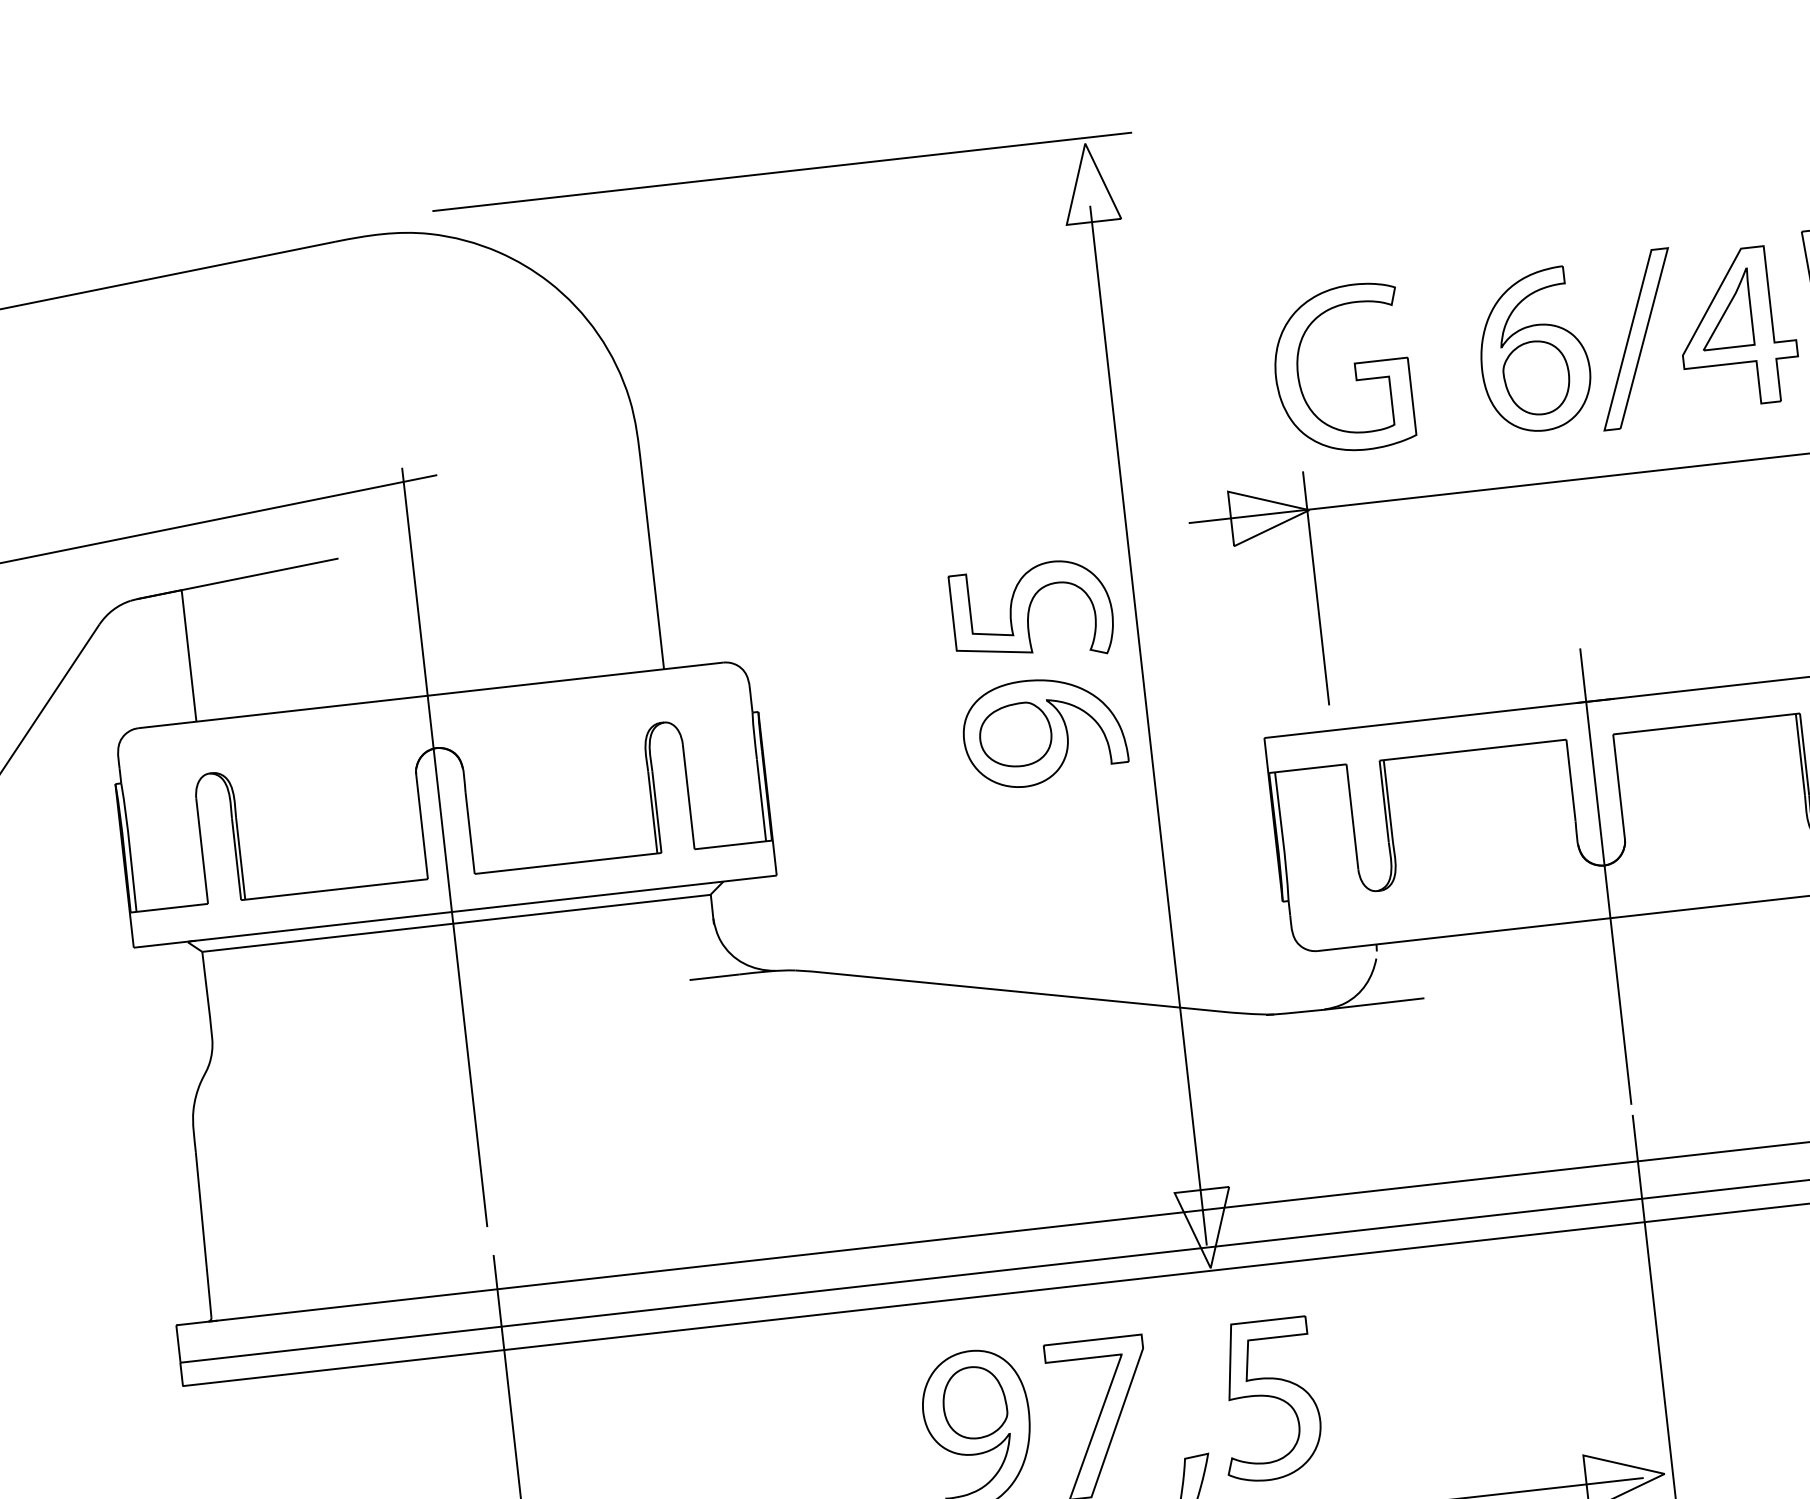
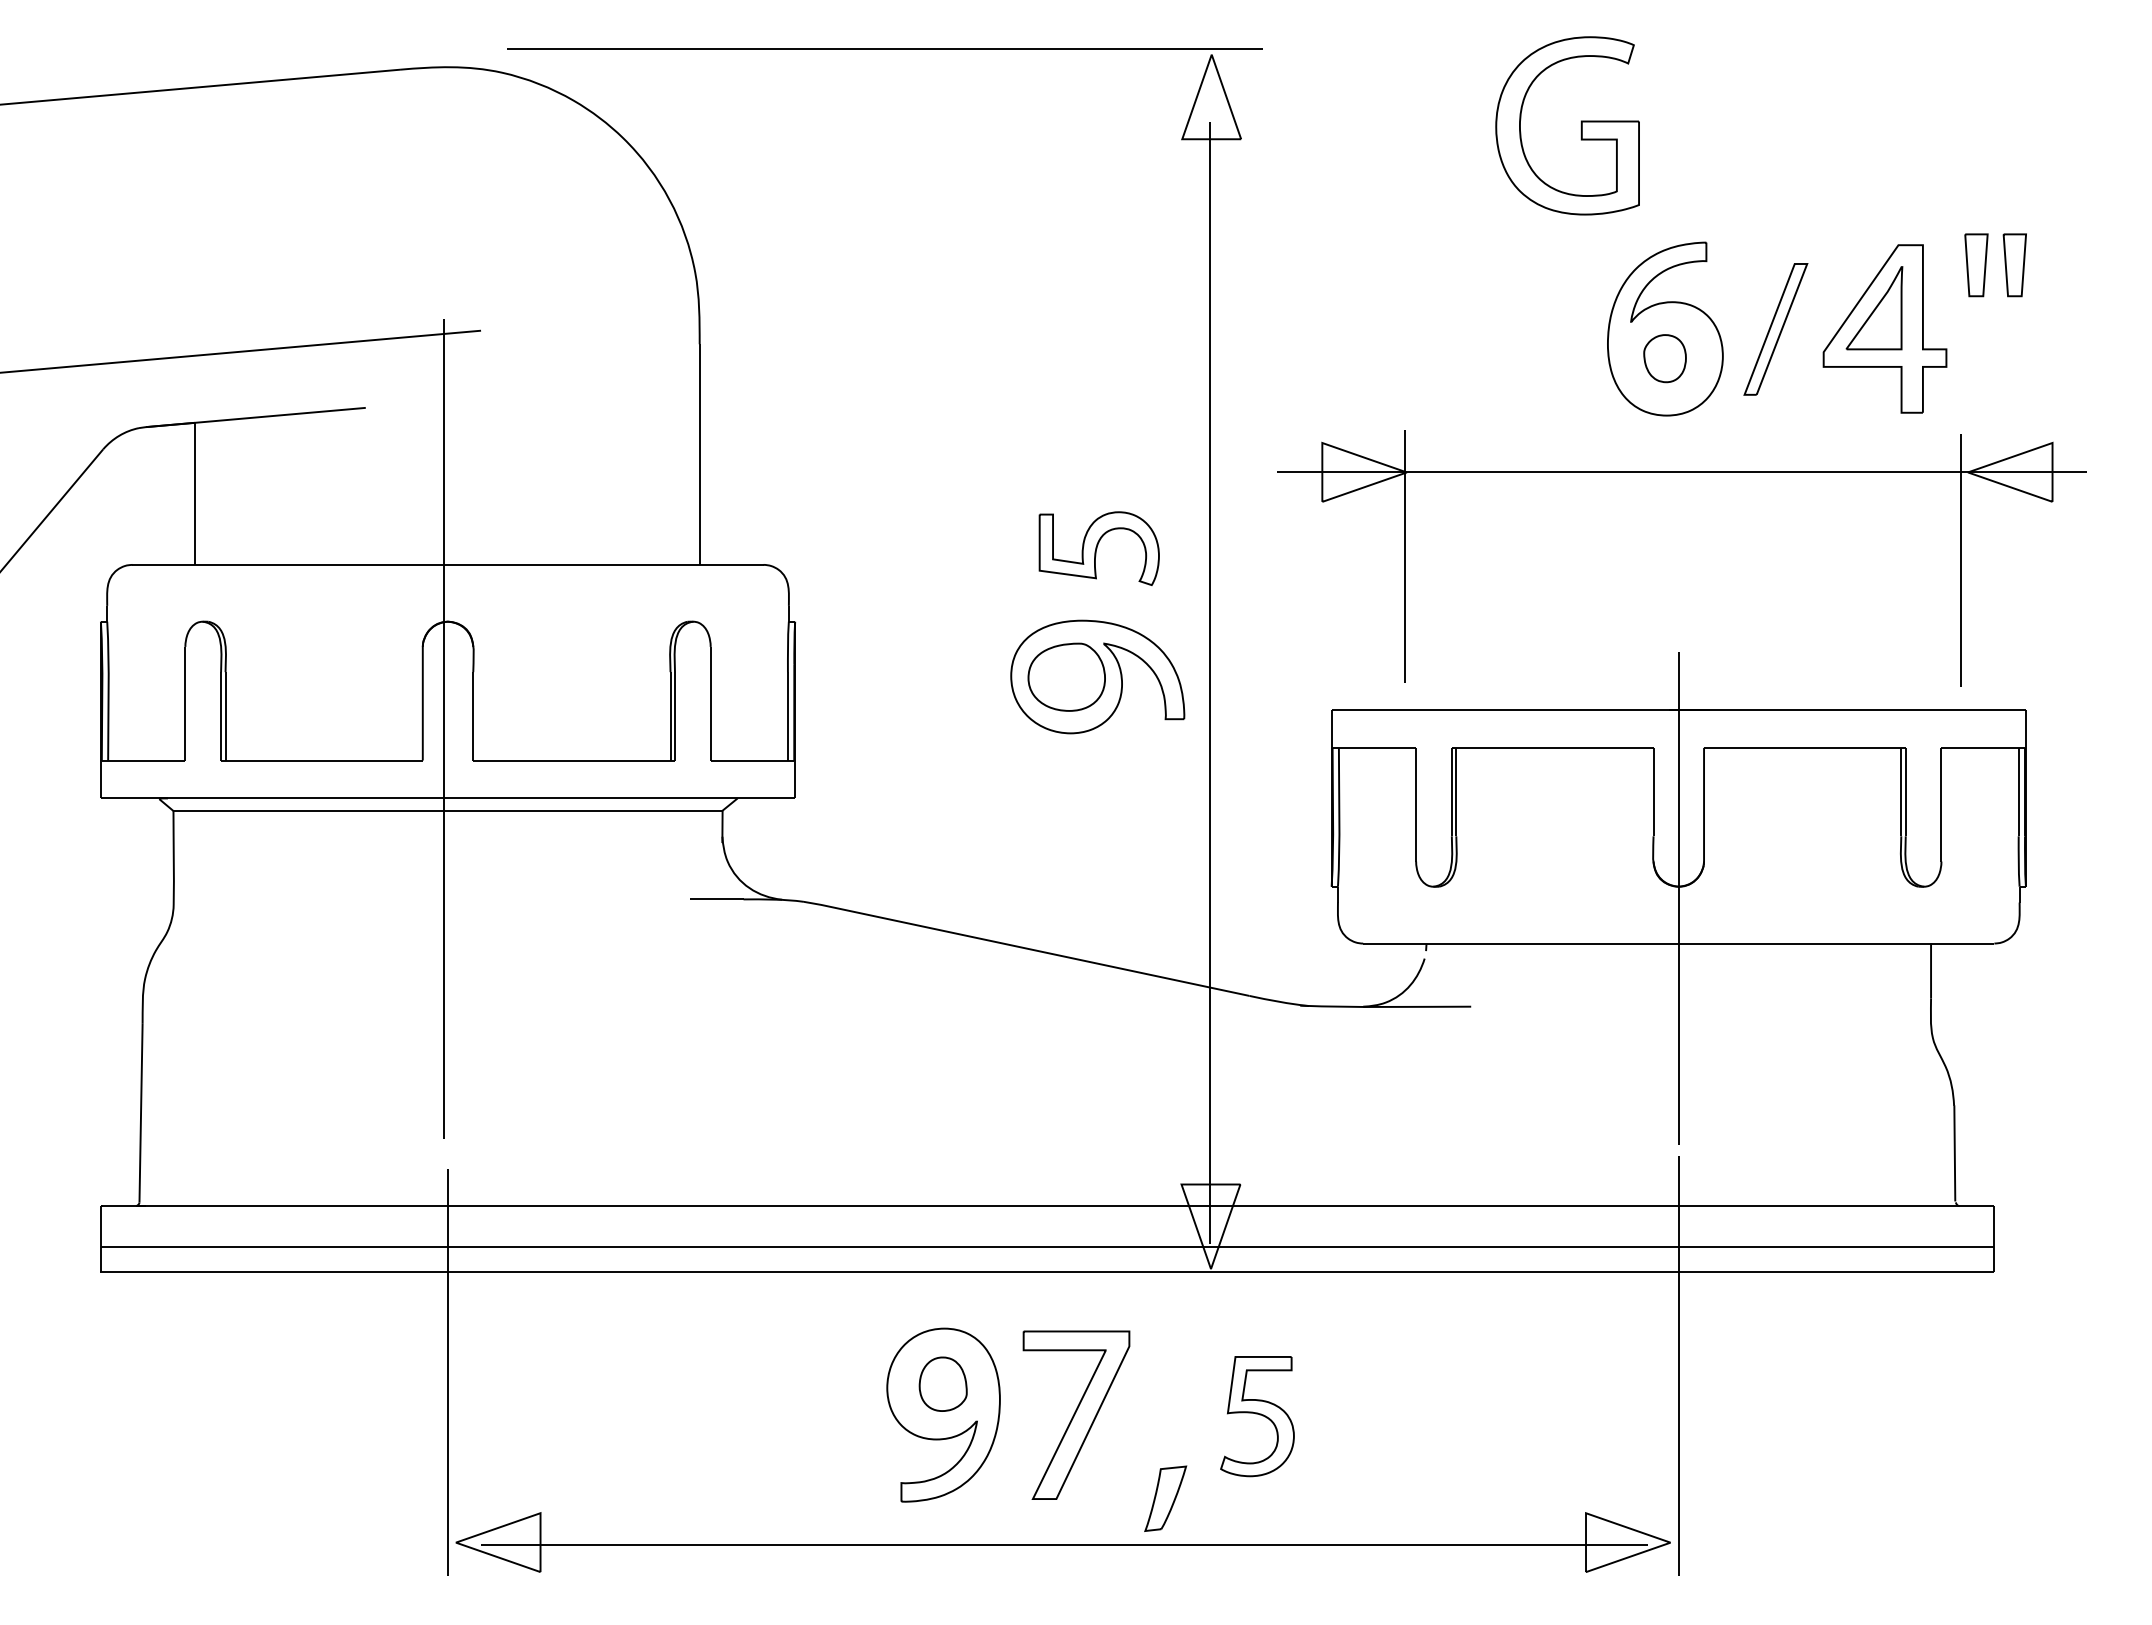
part: (1635, 339) -> (1775, 329), size x0.7
part: (1353, 367) -> (1580, 125), moved
part: (1536, 377) -> (1664, 358), size x0.6
part: (1032, 612) -> (1099, 548), size x0.7
part: (1269, 1399) -> (1257, 1416), size x0.7
part: (974, 1403) -> (942, 1384), size x0.7

